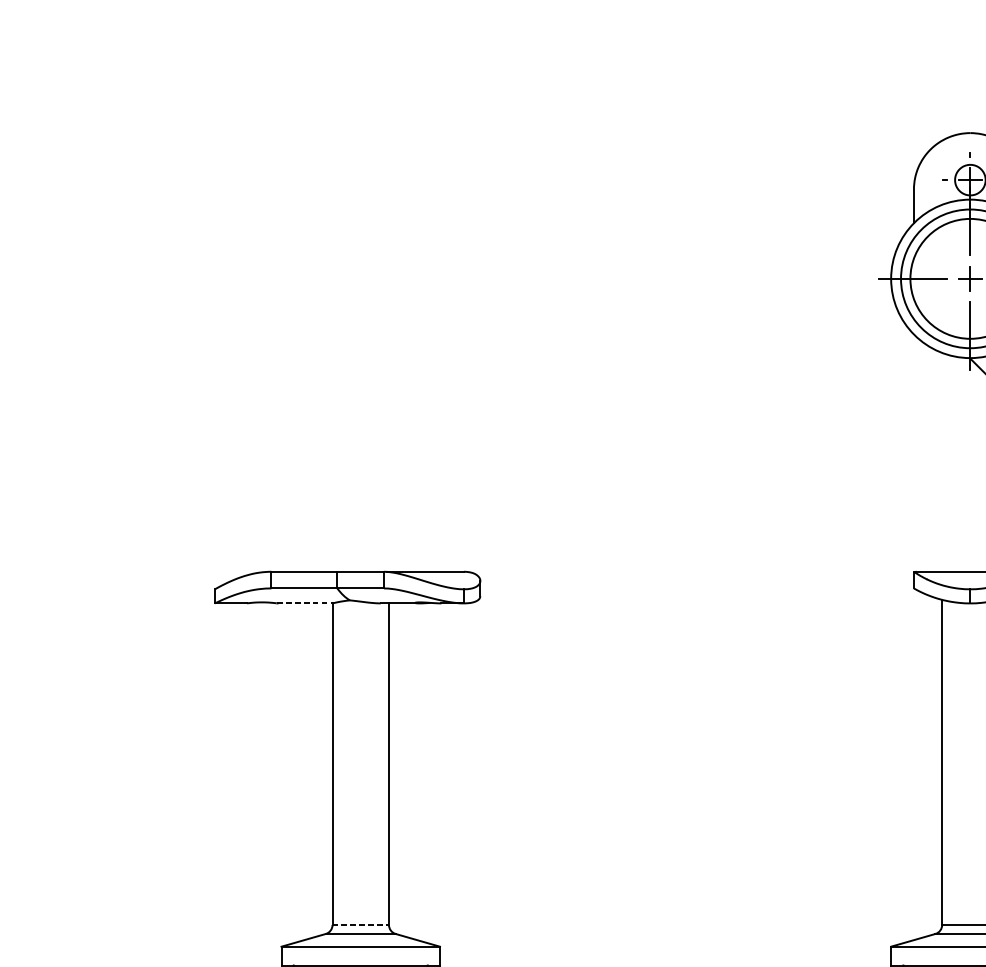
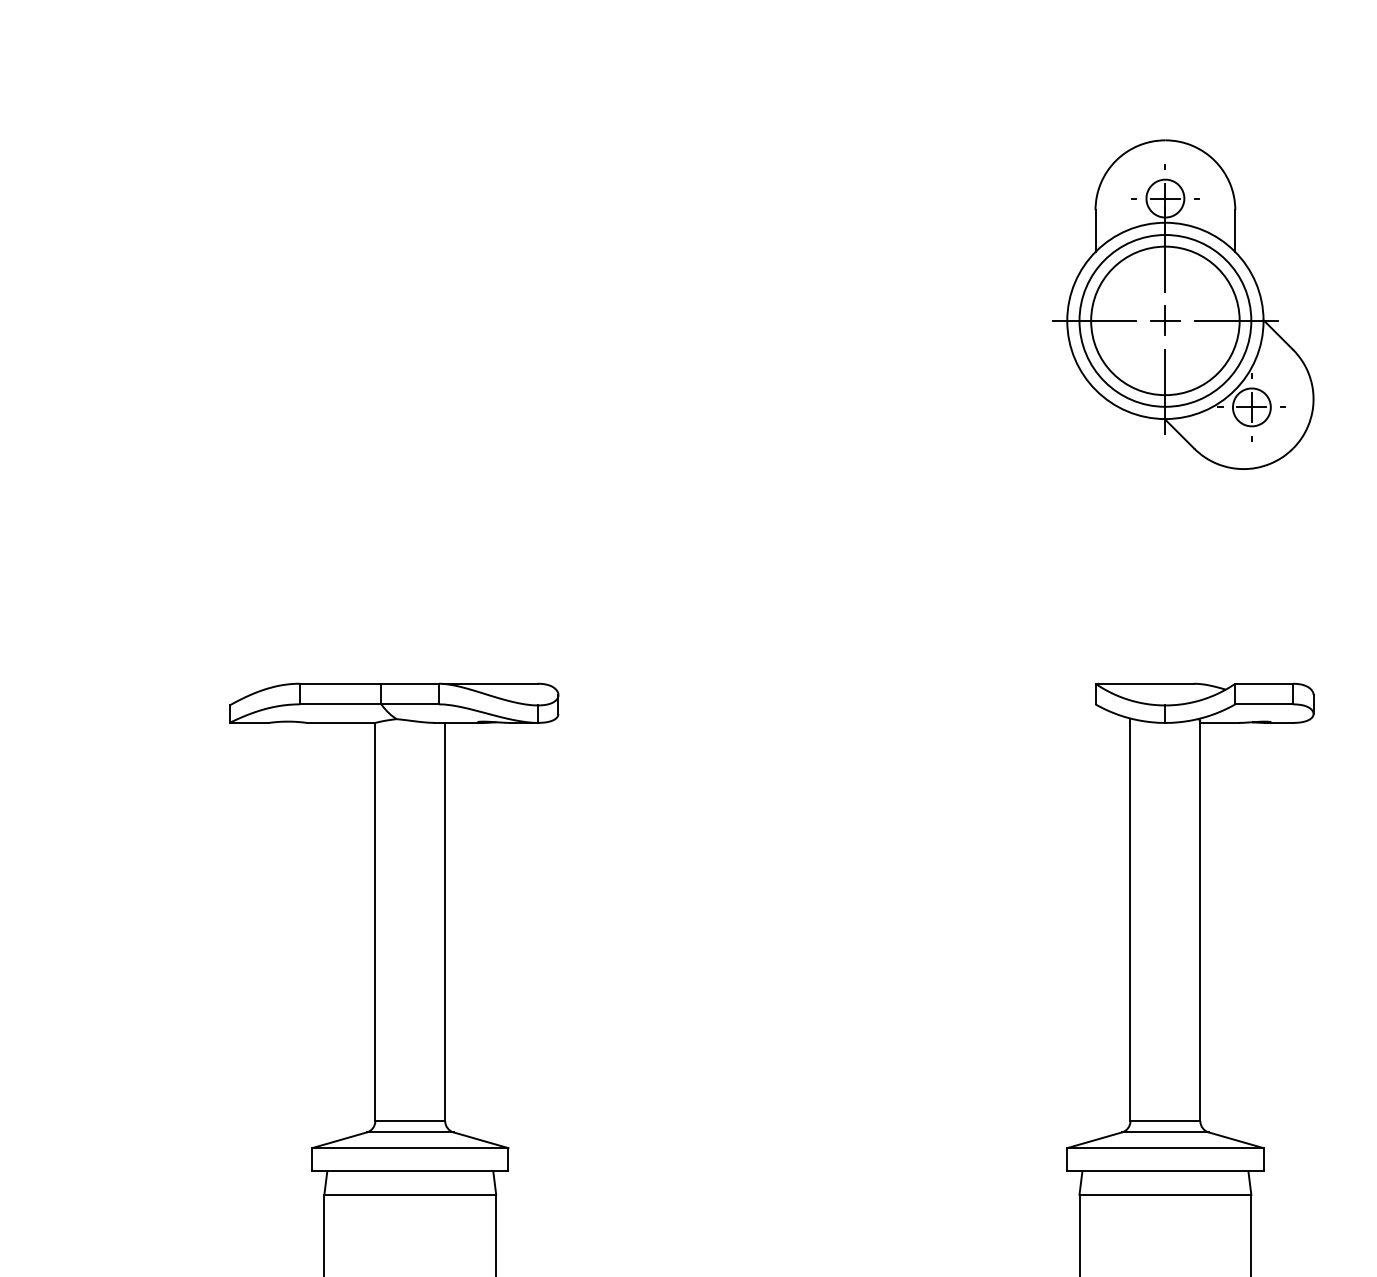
line: (305, 603) -> (341, 722), dashed -> solid
line: (360, 925) -> (410, 1121), dashed -> solid

